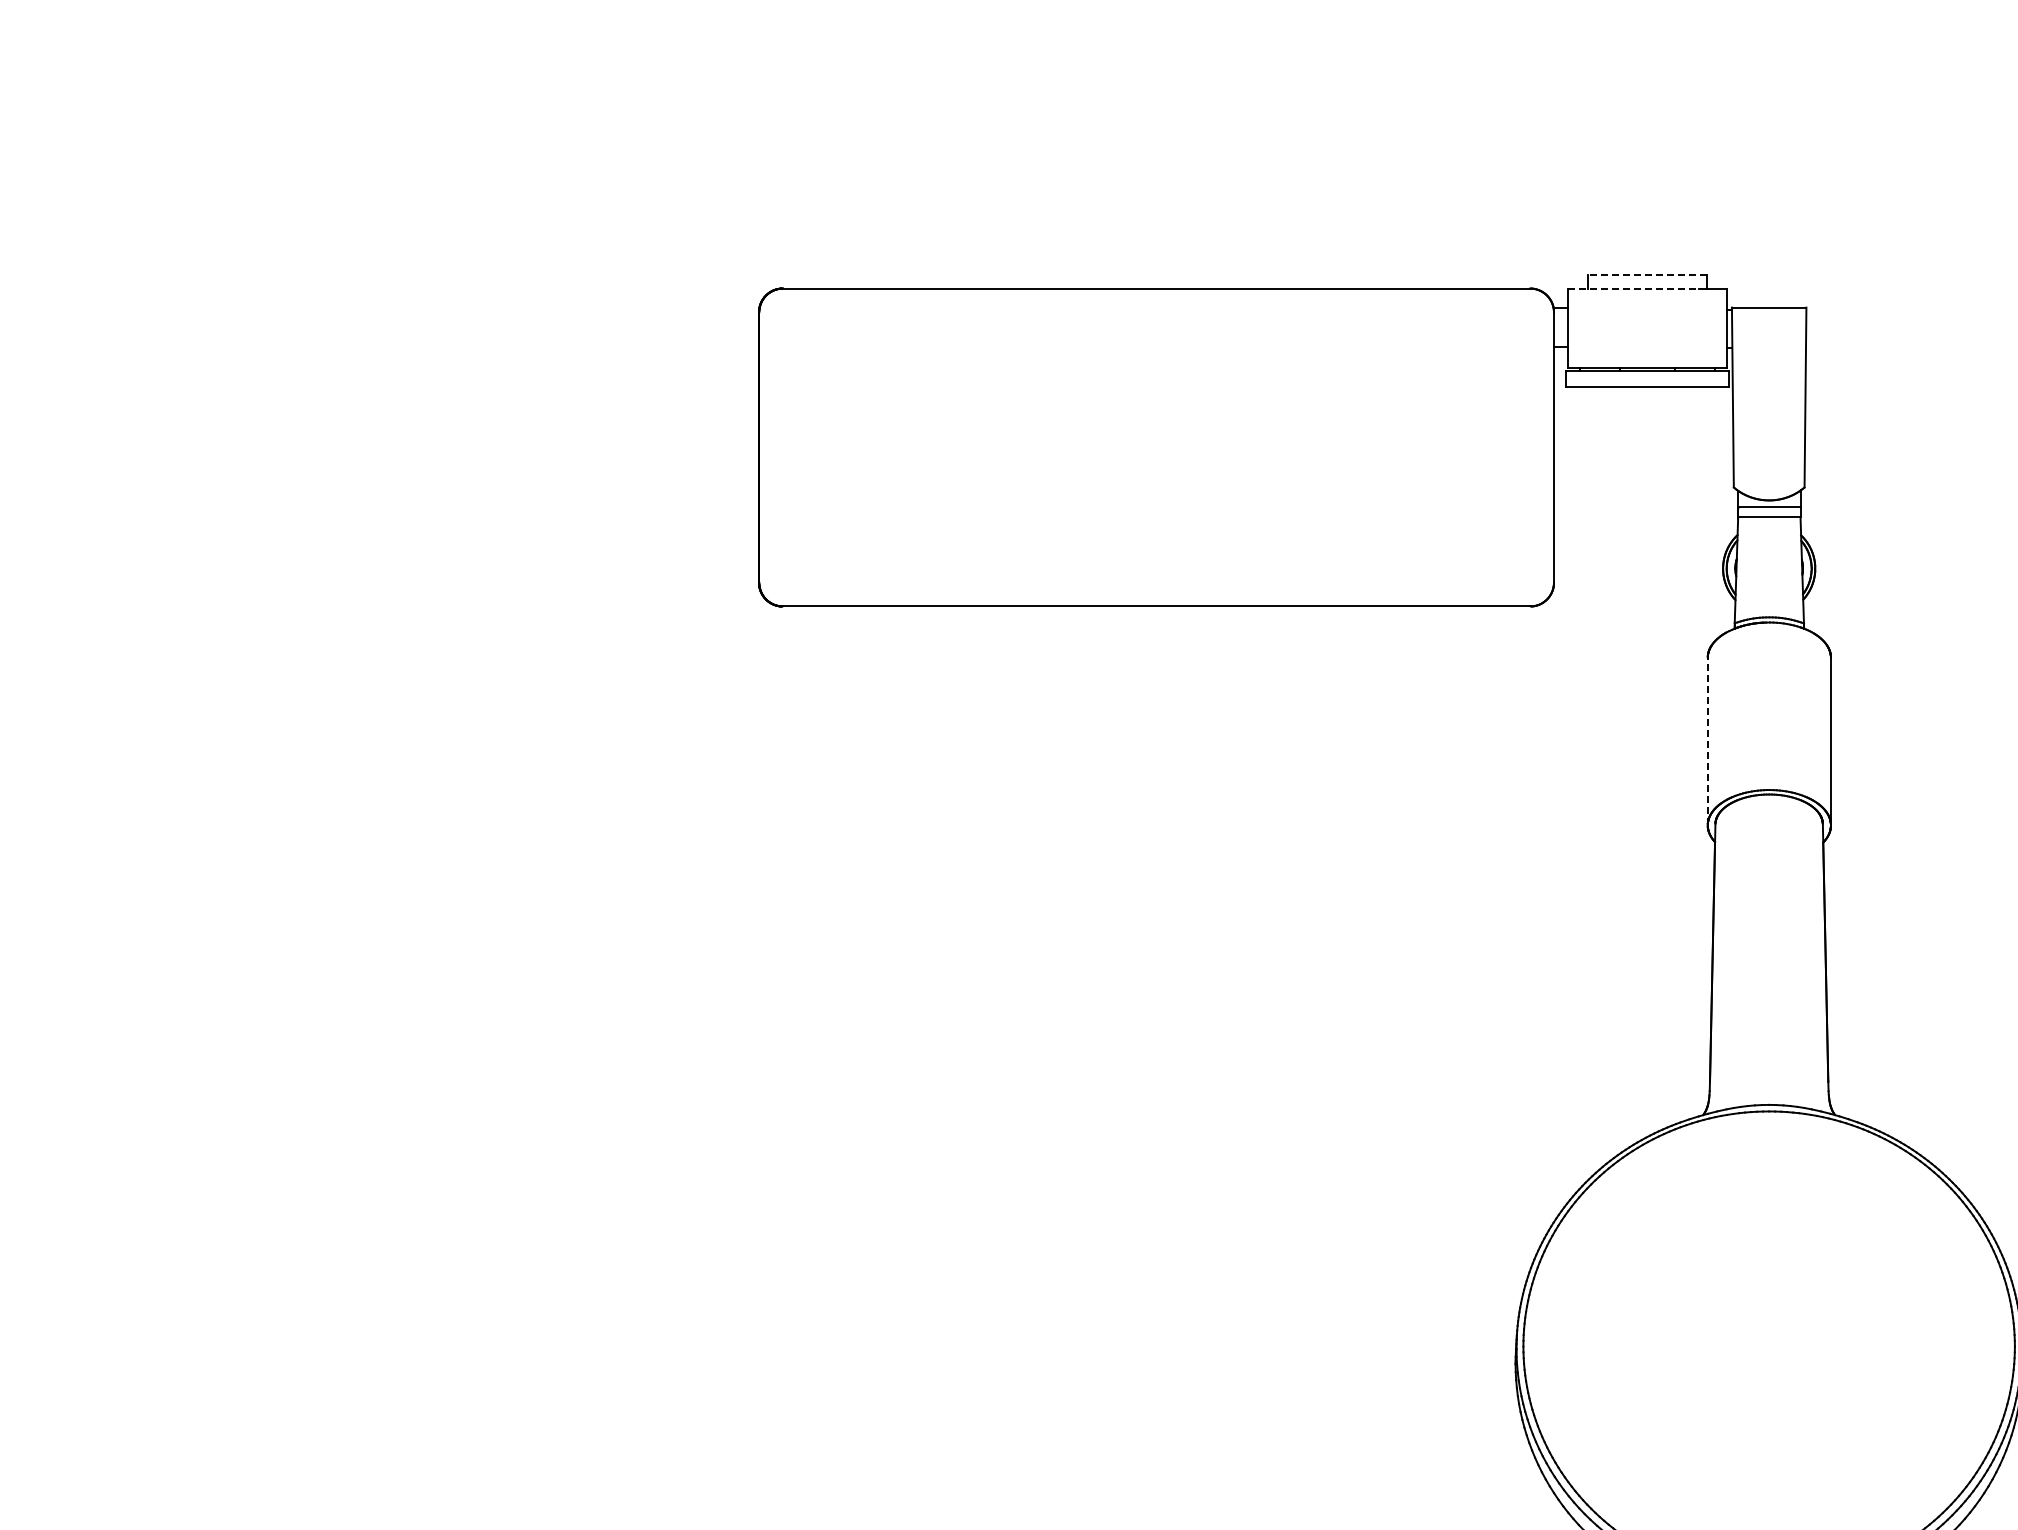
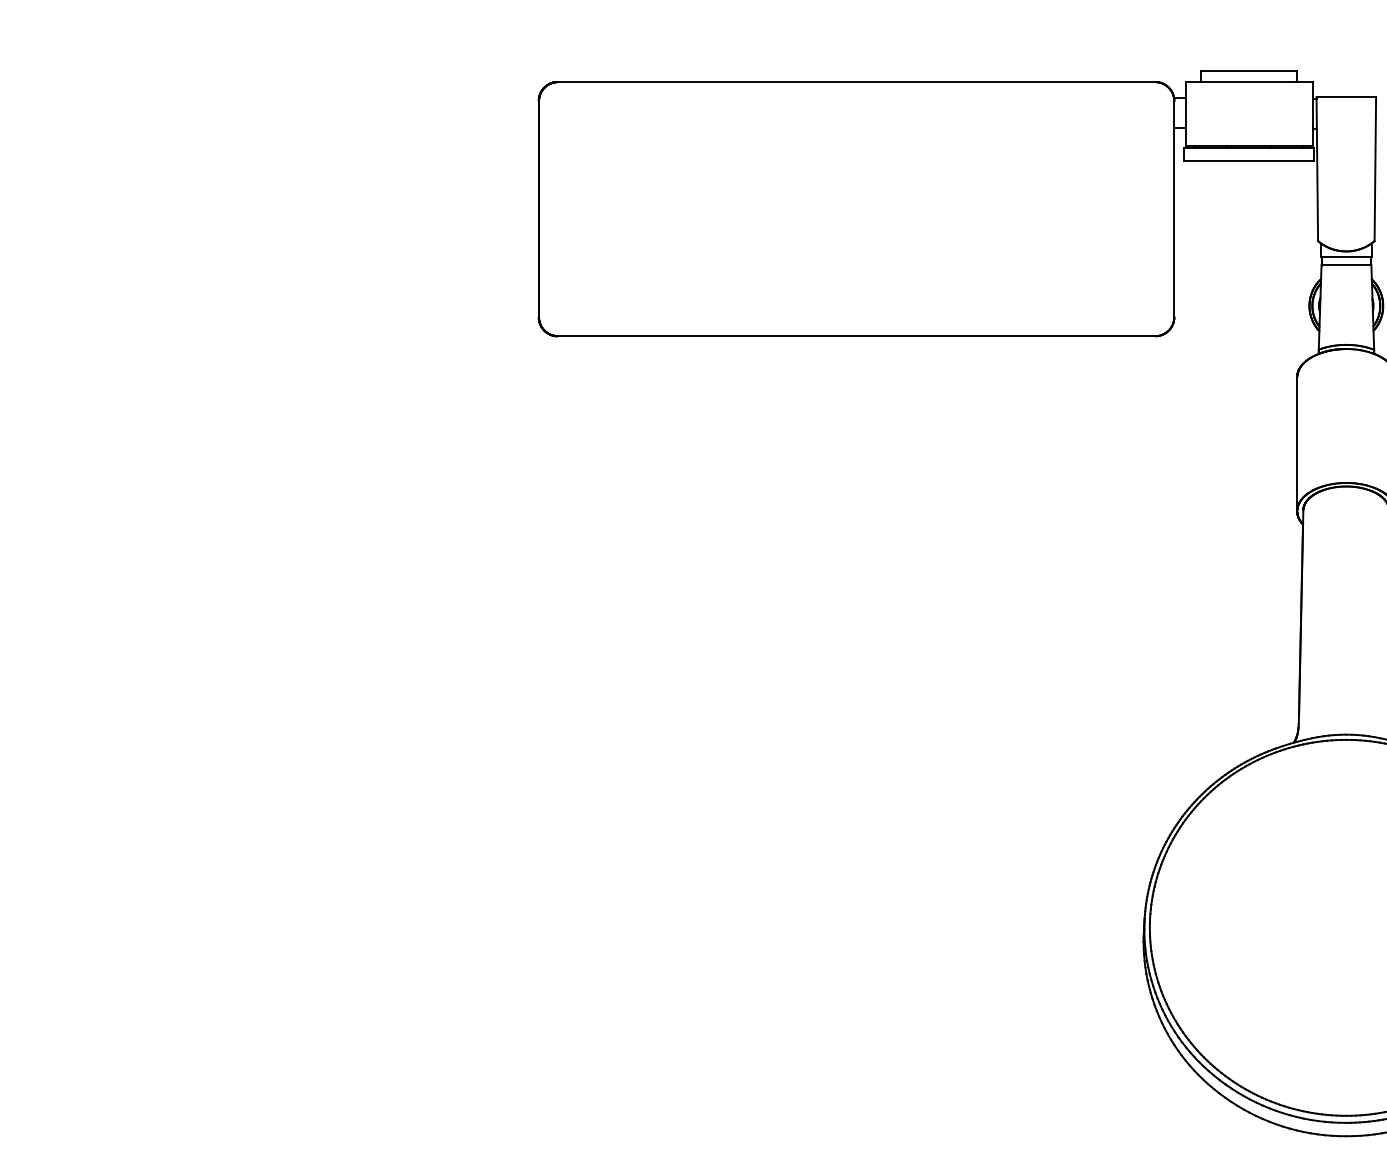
line: (1647, 275) -> (1249, 71), dashed -> solid
line: (1633, 288) -> (1237, 82), dashed -> solid
line: (1707, 741) -> (1297, 444), dashed -> solid

